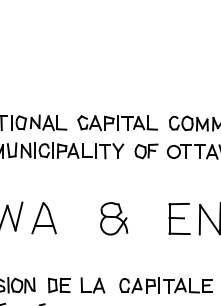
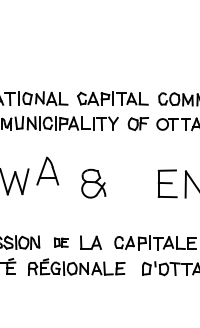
part: (43, 217) -> (47, 170), moved
part: (113, 218) -> (93, 183), moved
part: (59, 285) -> (61, 242), size x0.7

